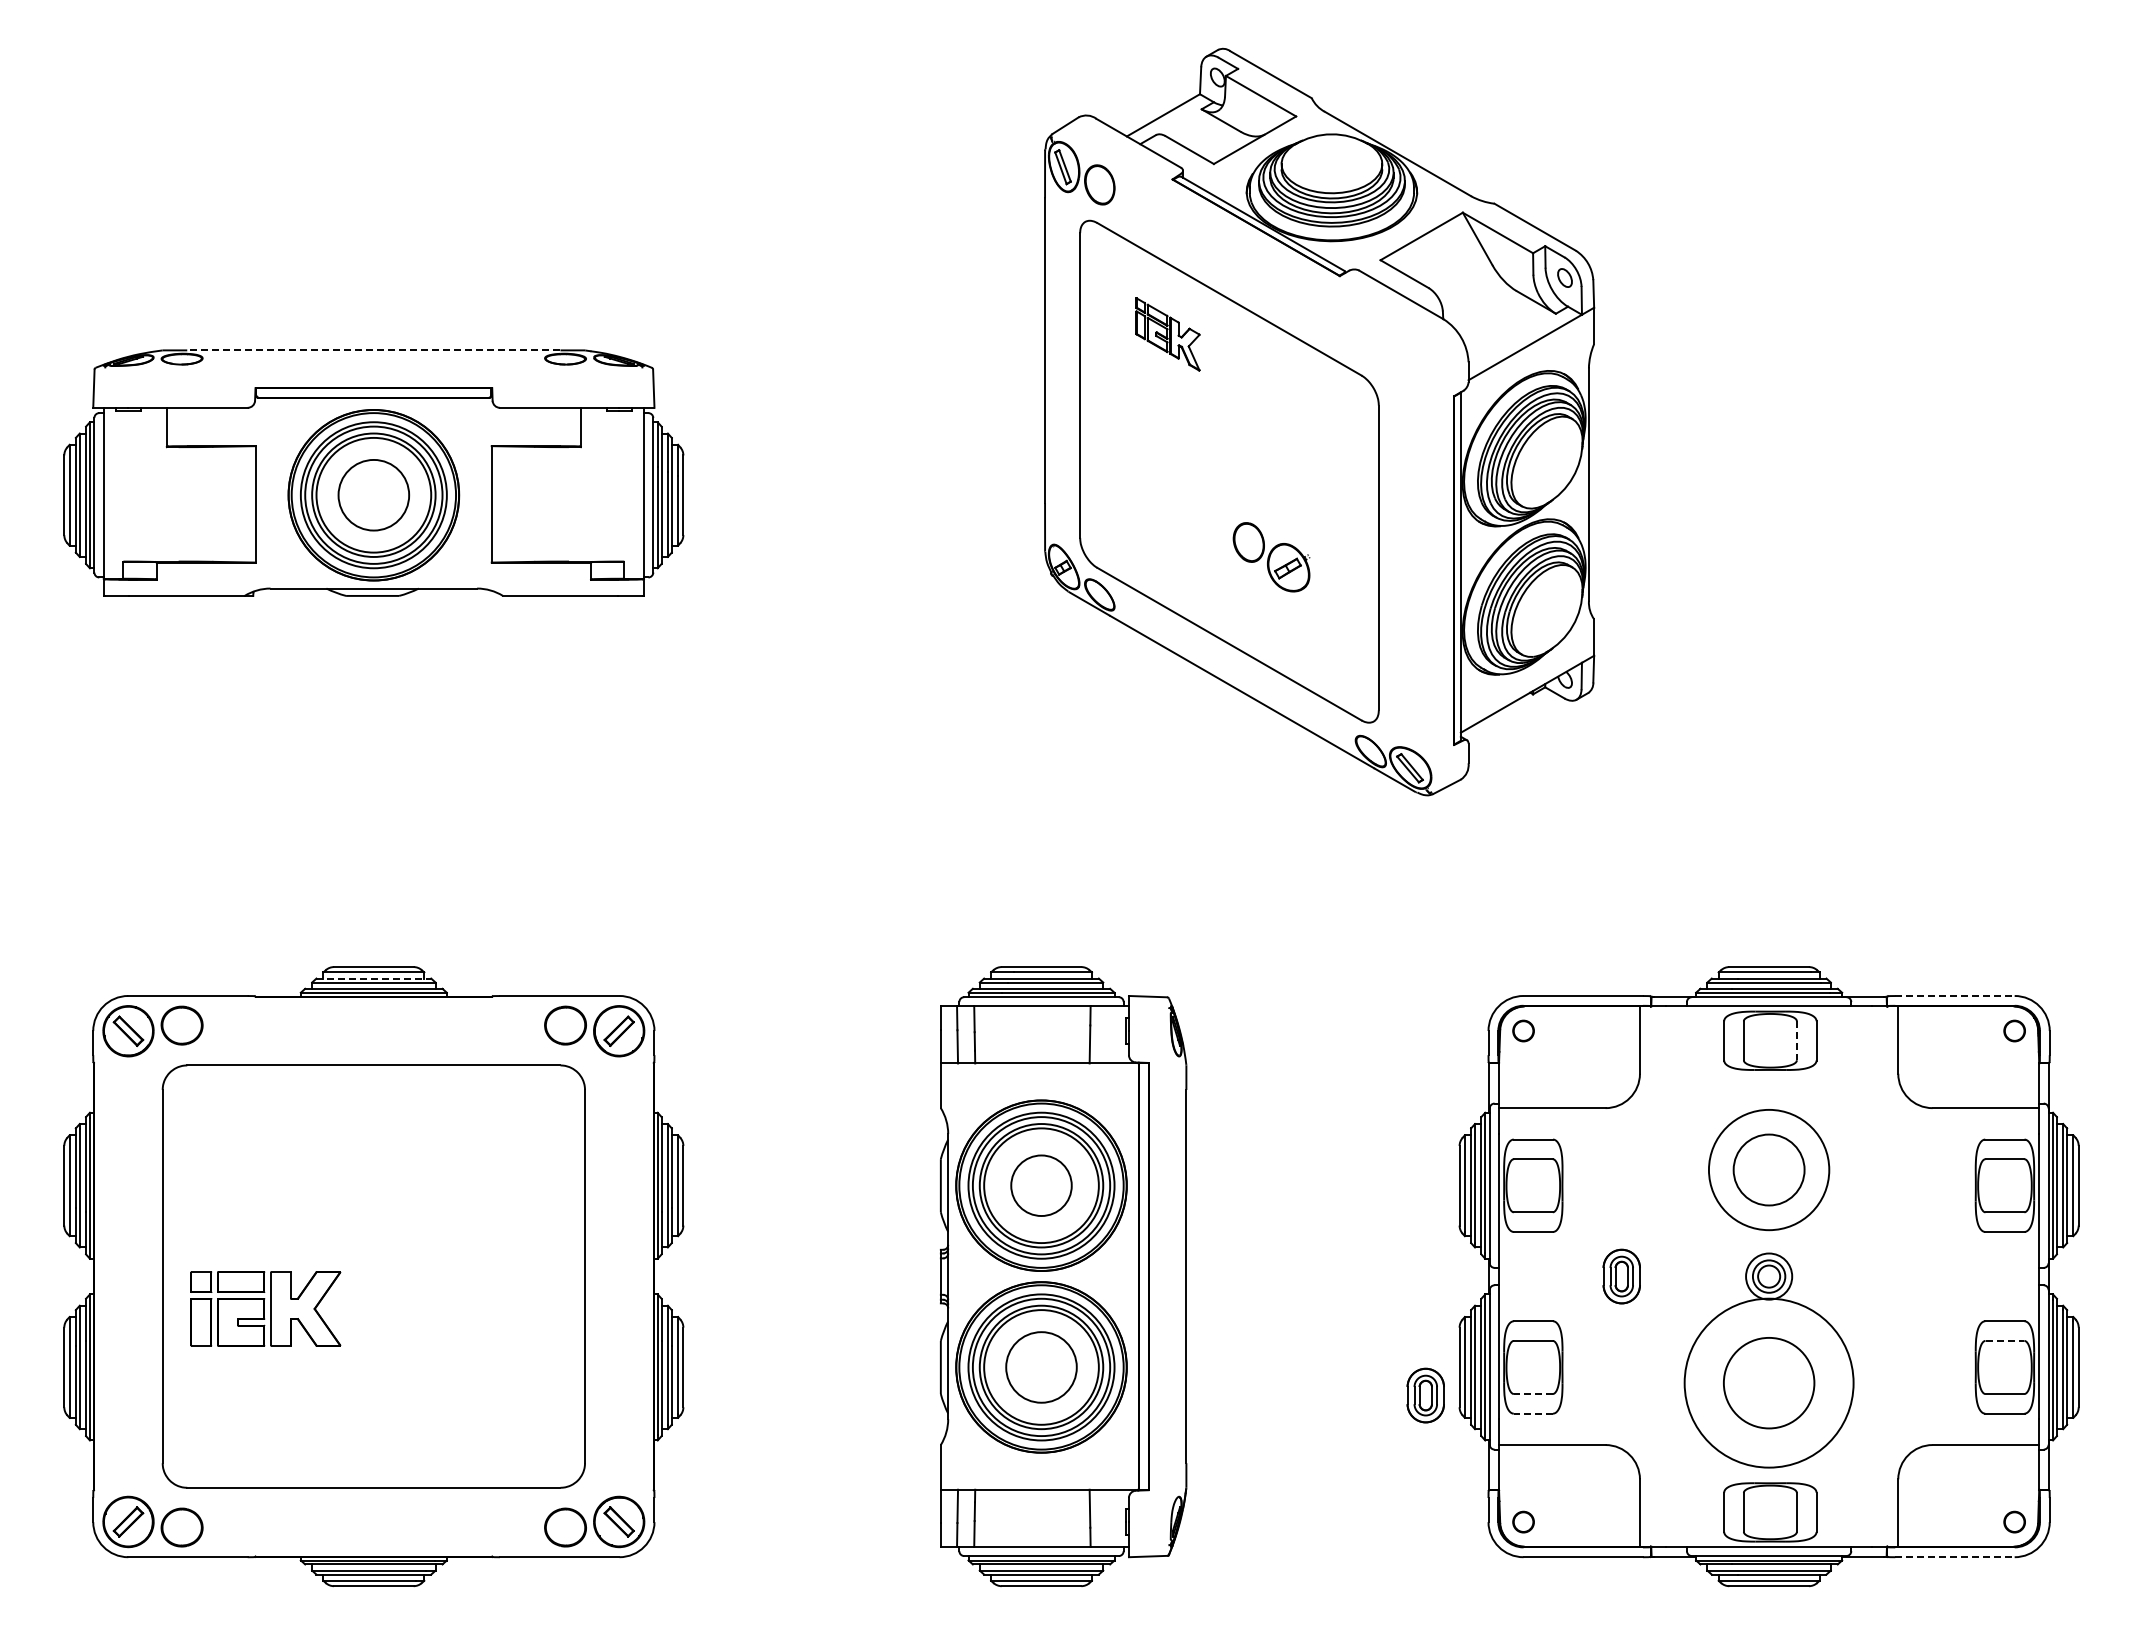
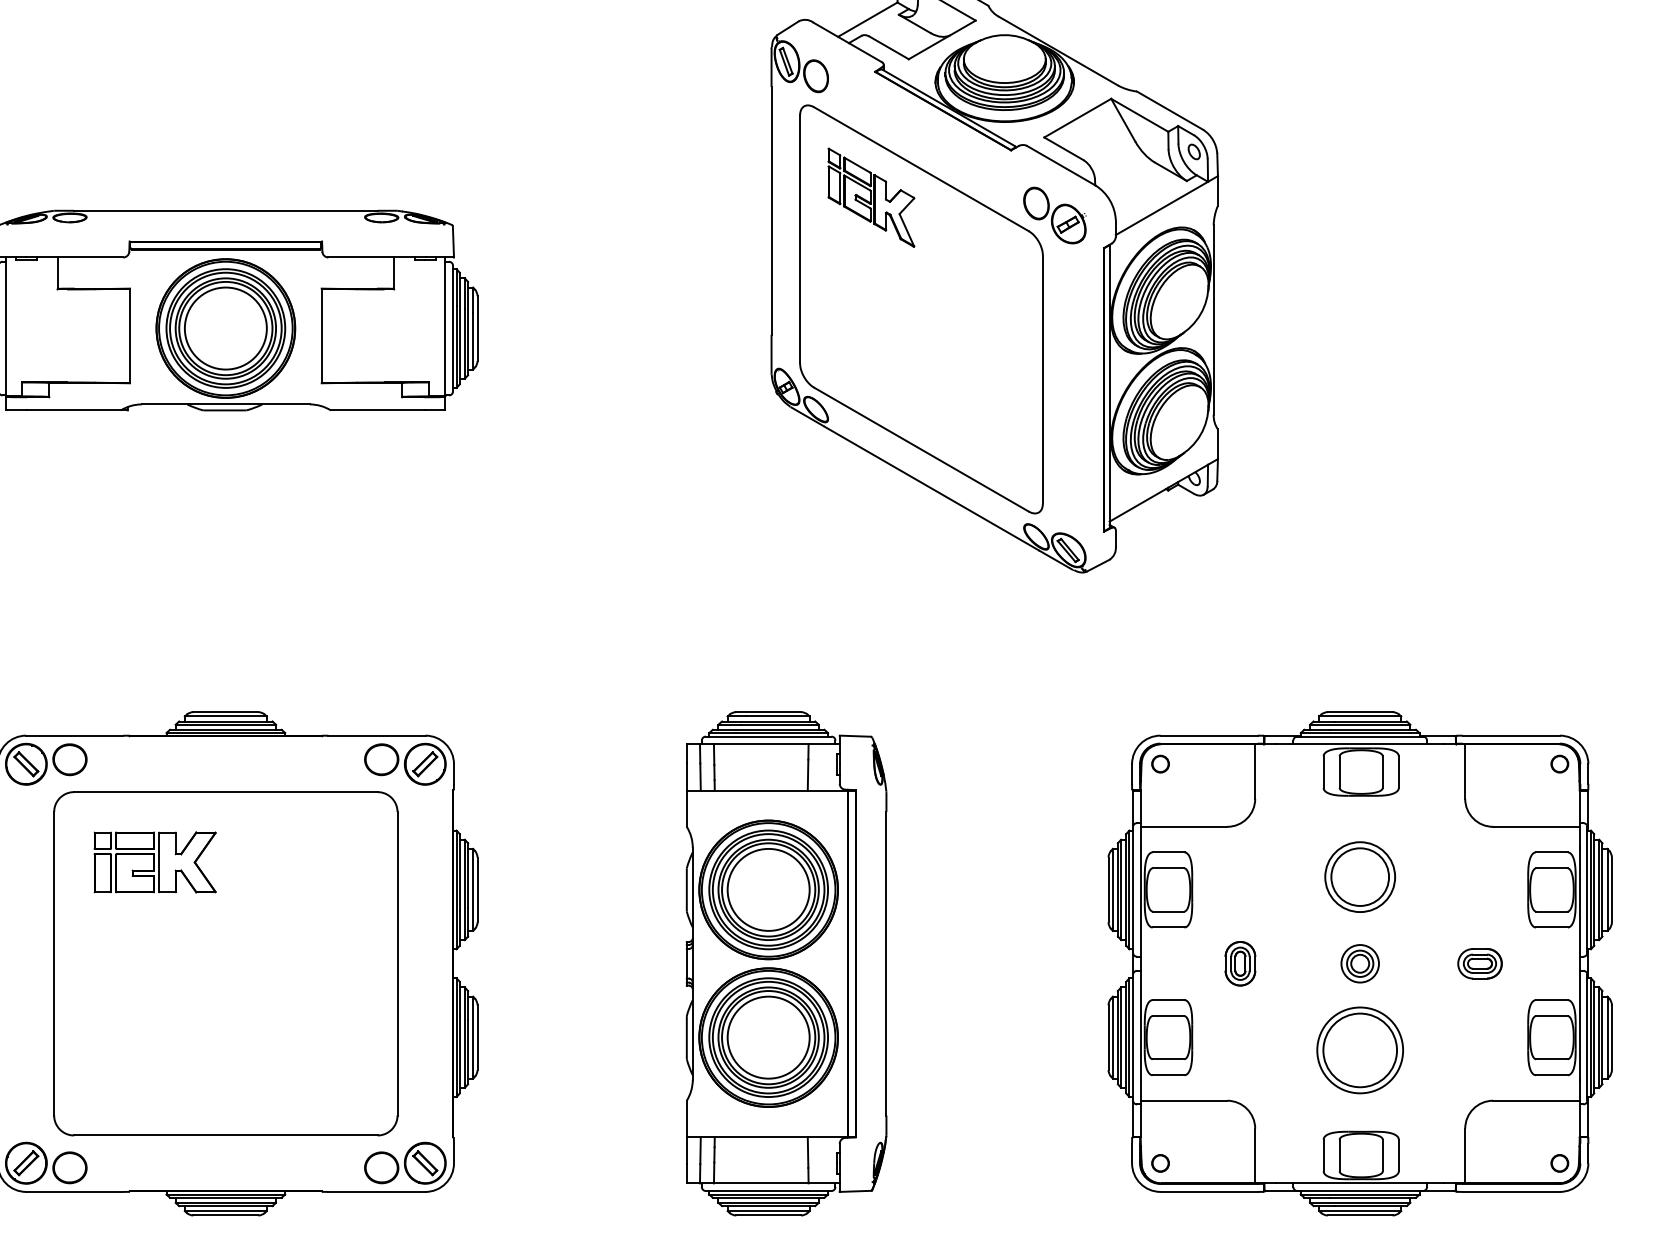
part: (1167, 334) -> (871, 197), size x1.67
line: (373, 350) -> (225, 210), dashed -> solid
circle: (373, 494) -> (225, 327), size x1.43
part: (1271, 557) -> (1054, 215), moved
line: (374, 978) -> (226, 721), dashed -> solid
line: (1954, 995) -> (1510, 735), dashed -> solid
line: (1796, 1041) -> (1382, 772), dashed -> solid
circle: (1769, 1170) -> (1360, 877), size x0.71
circle: (1041, 1185) -> (768, 889), size x1.67
part: (1916, 1276) -> (1480, 963), added
part: (265, 1308) -> (154, 862), moved
line: (2005, 1340) -> (1552, 1015), dashed -> solid
circle: (1041, 1367) -> (768, 1037), size x1.43
circle: (1768, 1382) -> (1359, 1049), size x0.62
line: (1532, 1394) -> (1167, 1059), dashed -> solid
part: (1425, 1395) -> (1080, 1060), removed
line: (1533, 1413) -> (1168, 1075), dashed -> solid
line: (1954, 1557) -> (1510, 1192), dashed -> solid

